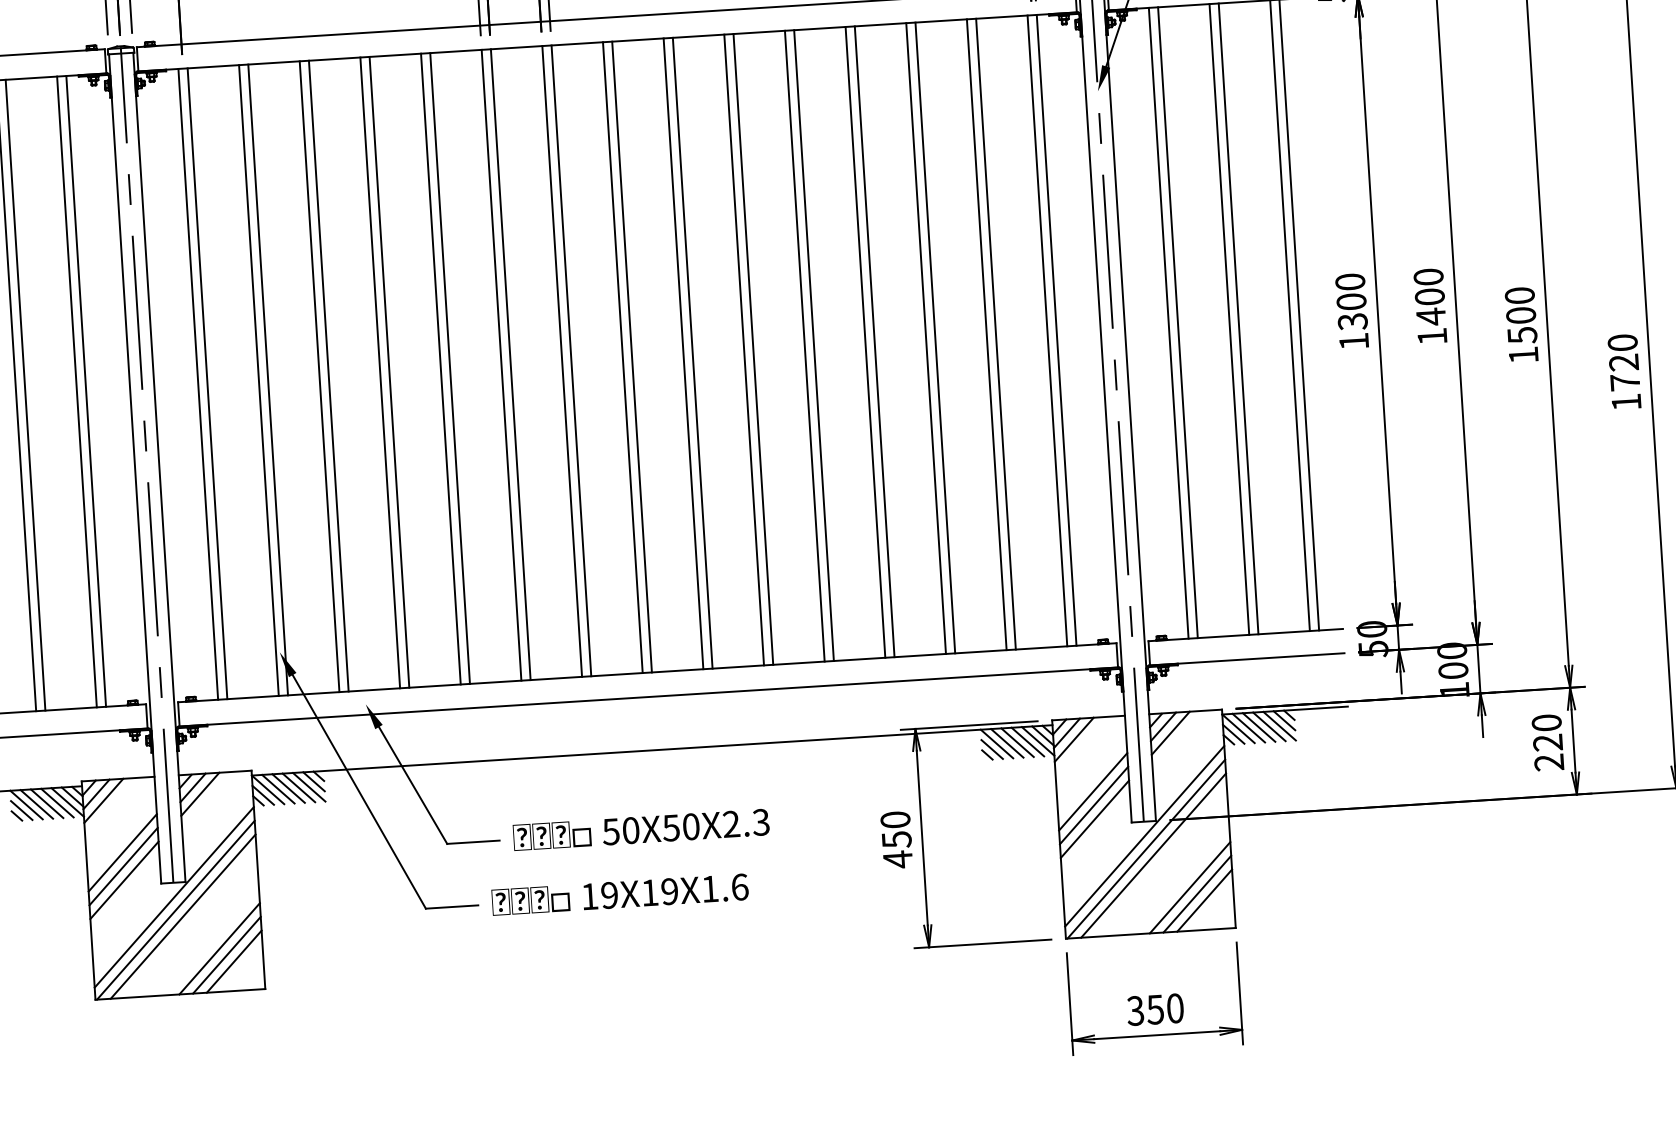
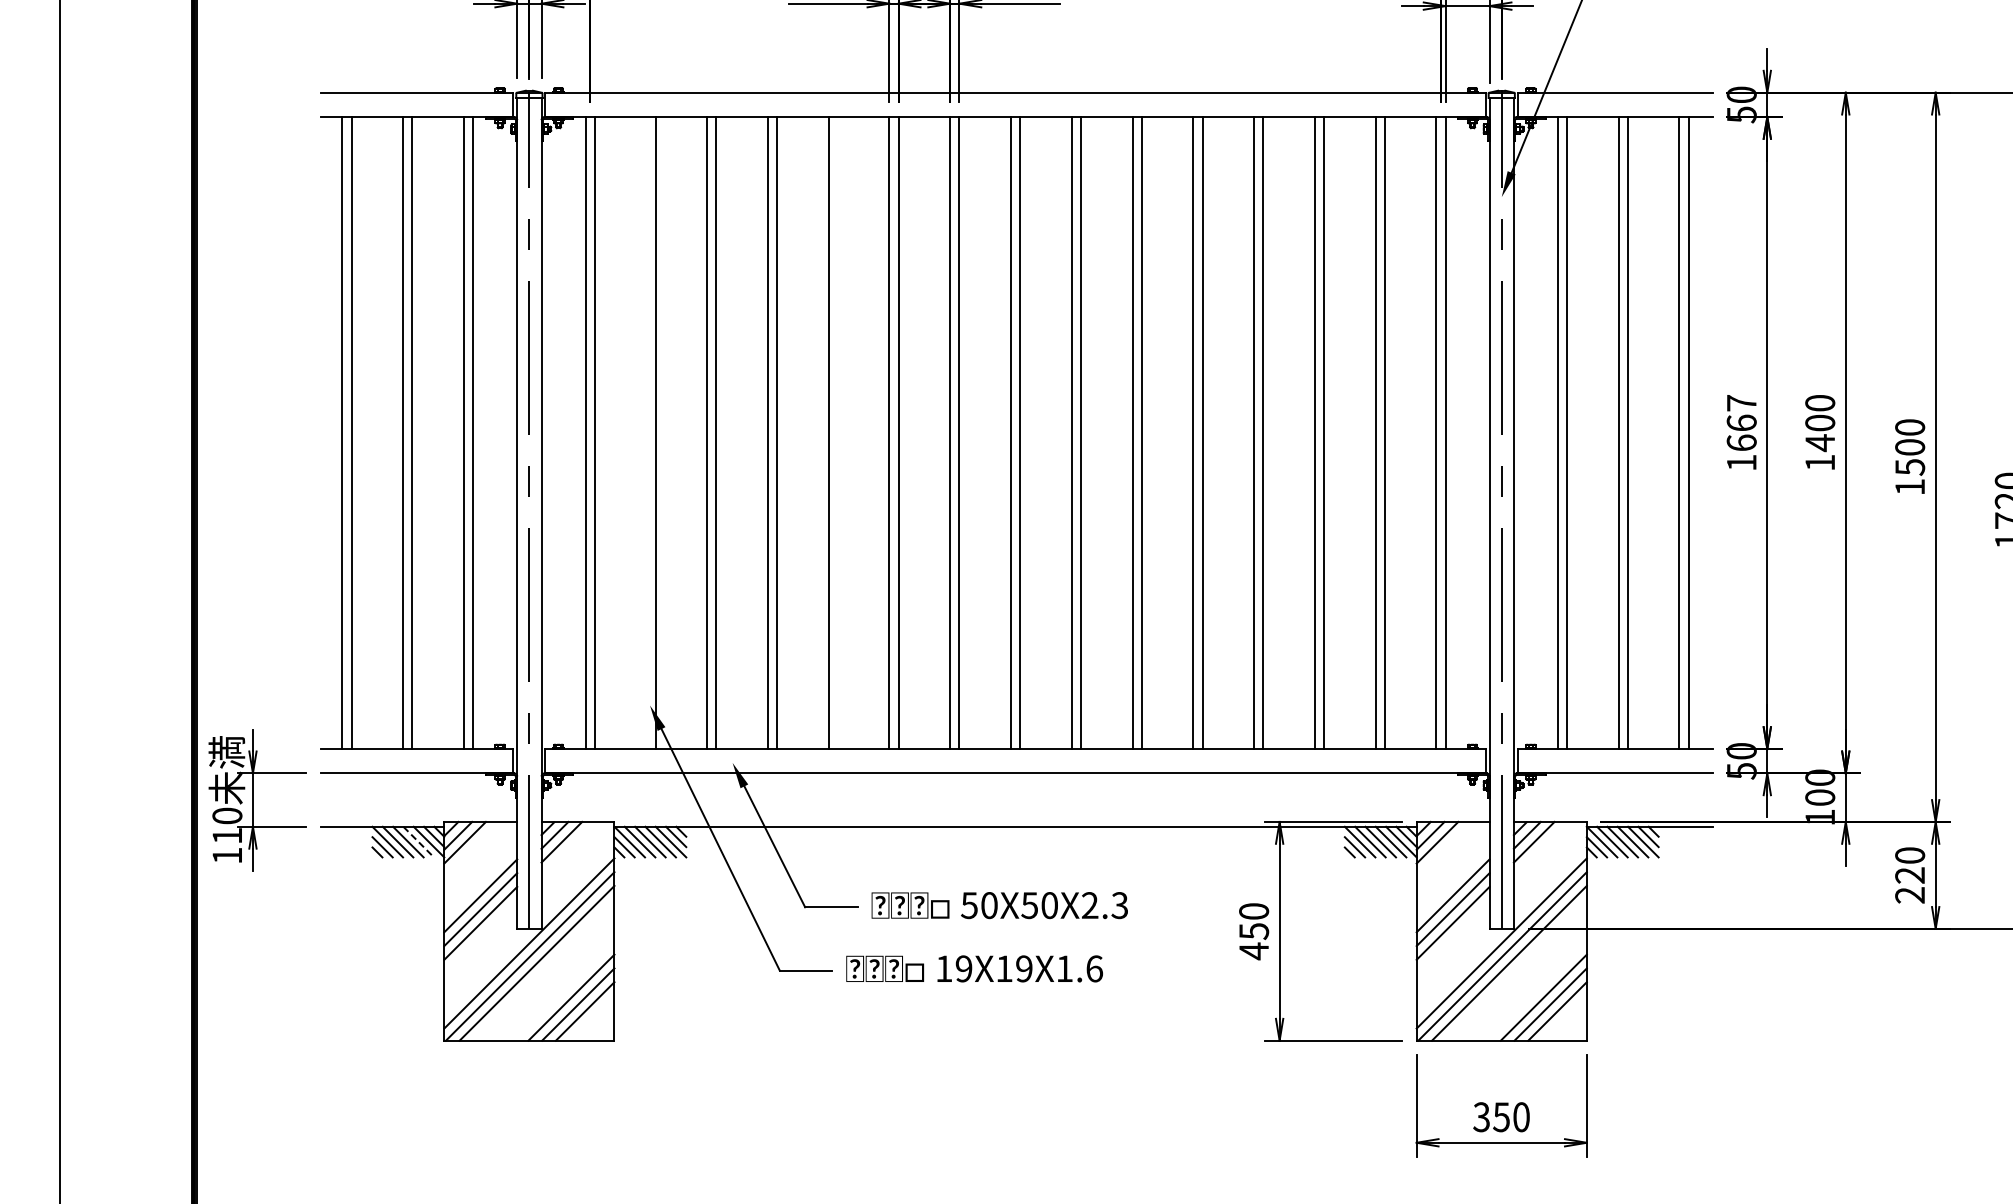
text: (1351, 302) -> (1741, 423), 1300 -> 1667
line: (449, 368) -> (837, 432), removed
line: (259, 380) -> (646, 432), removed
line: (57, 803) -> (418, 842), solid -> dashed

